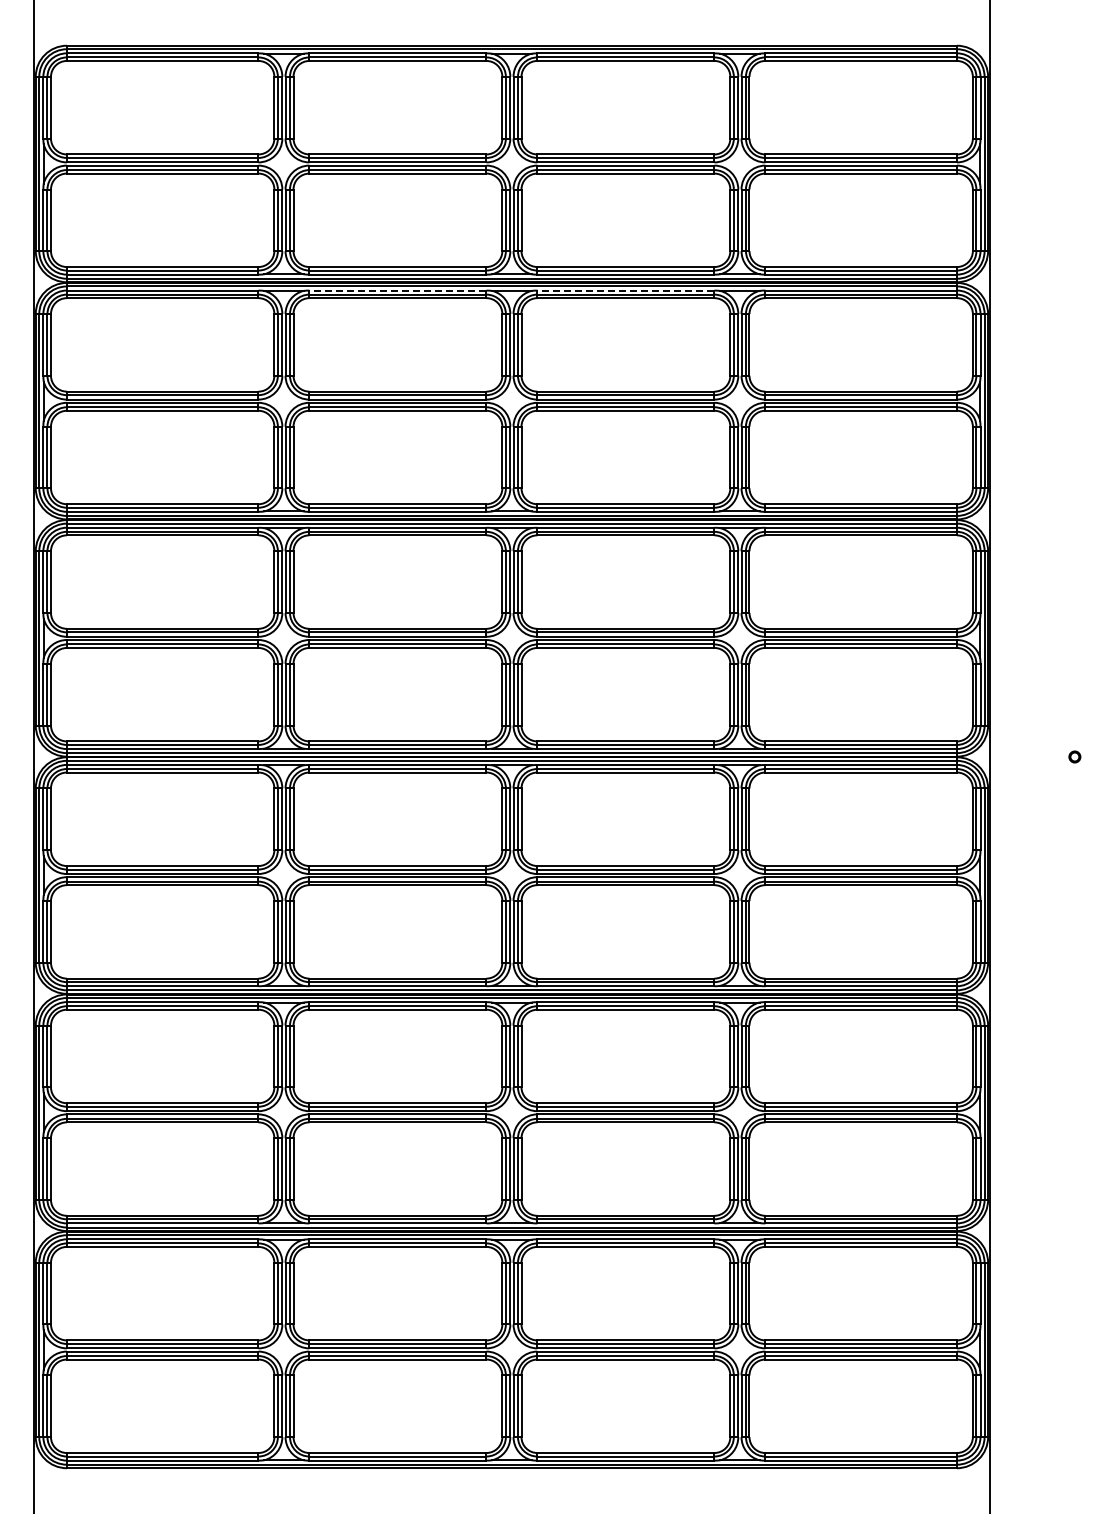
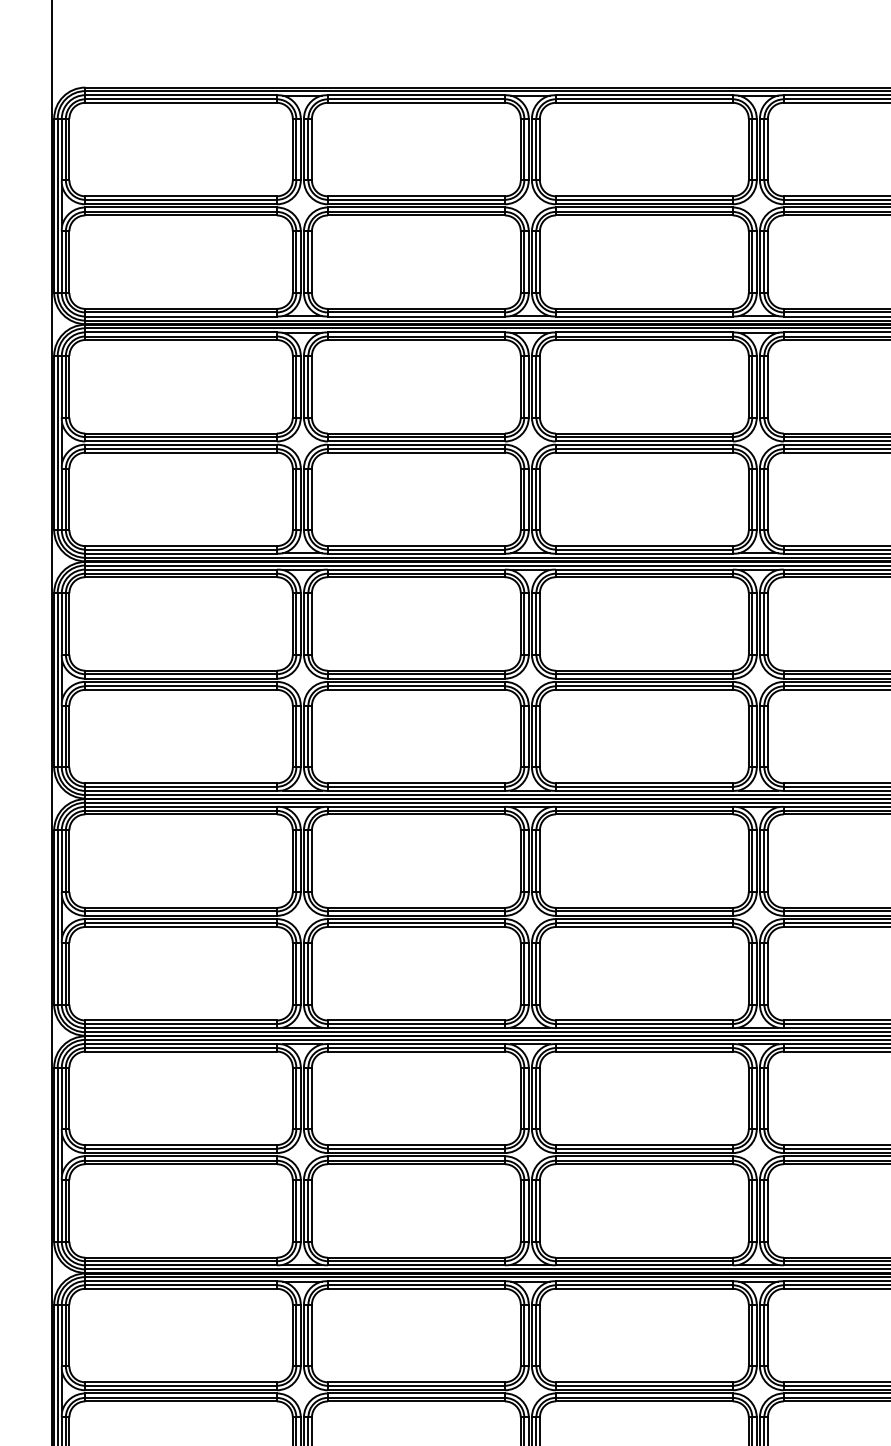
line: (397, 290) -> (415, 332), dashed -> solid
line: (625, 290) -> (643, 332), dashed -> solid

